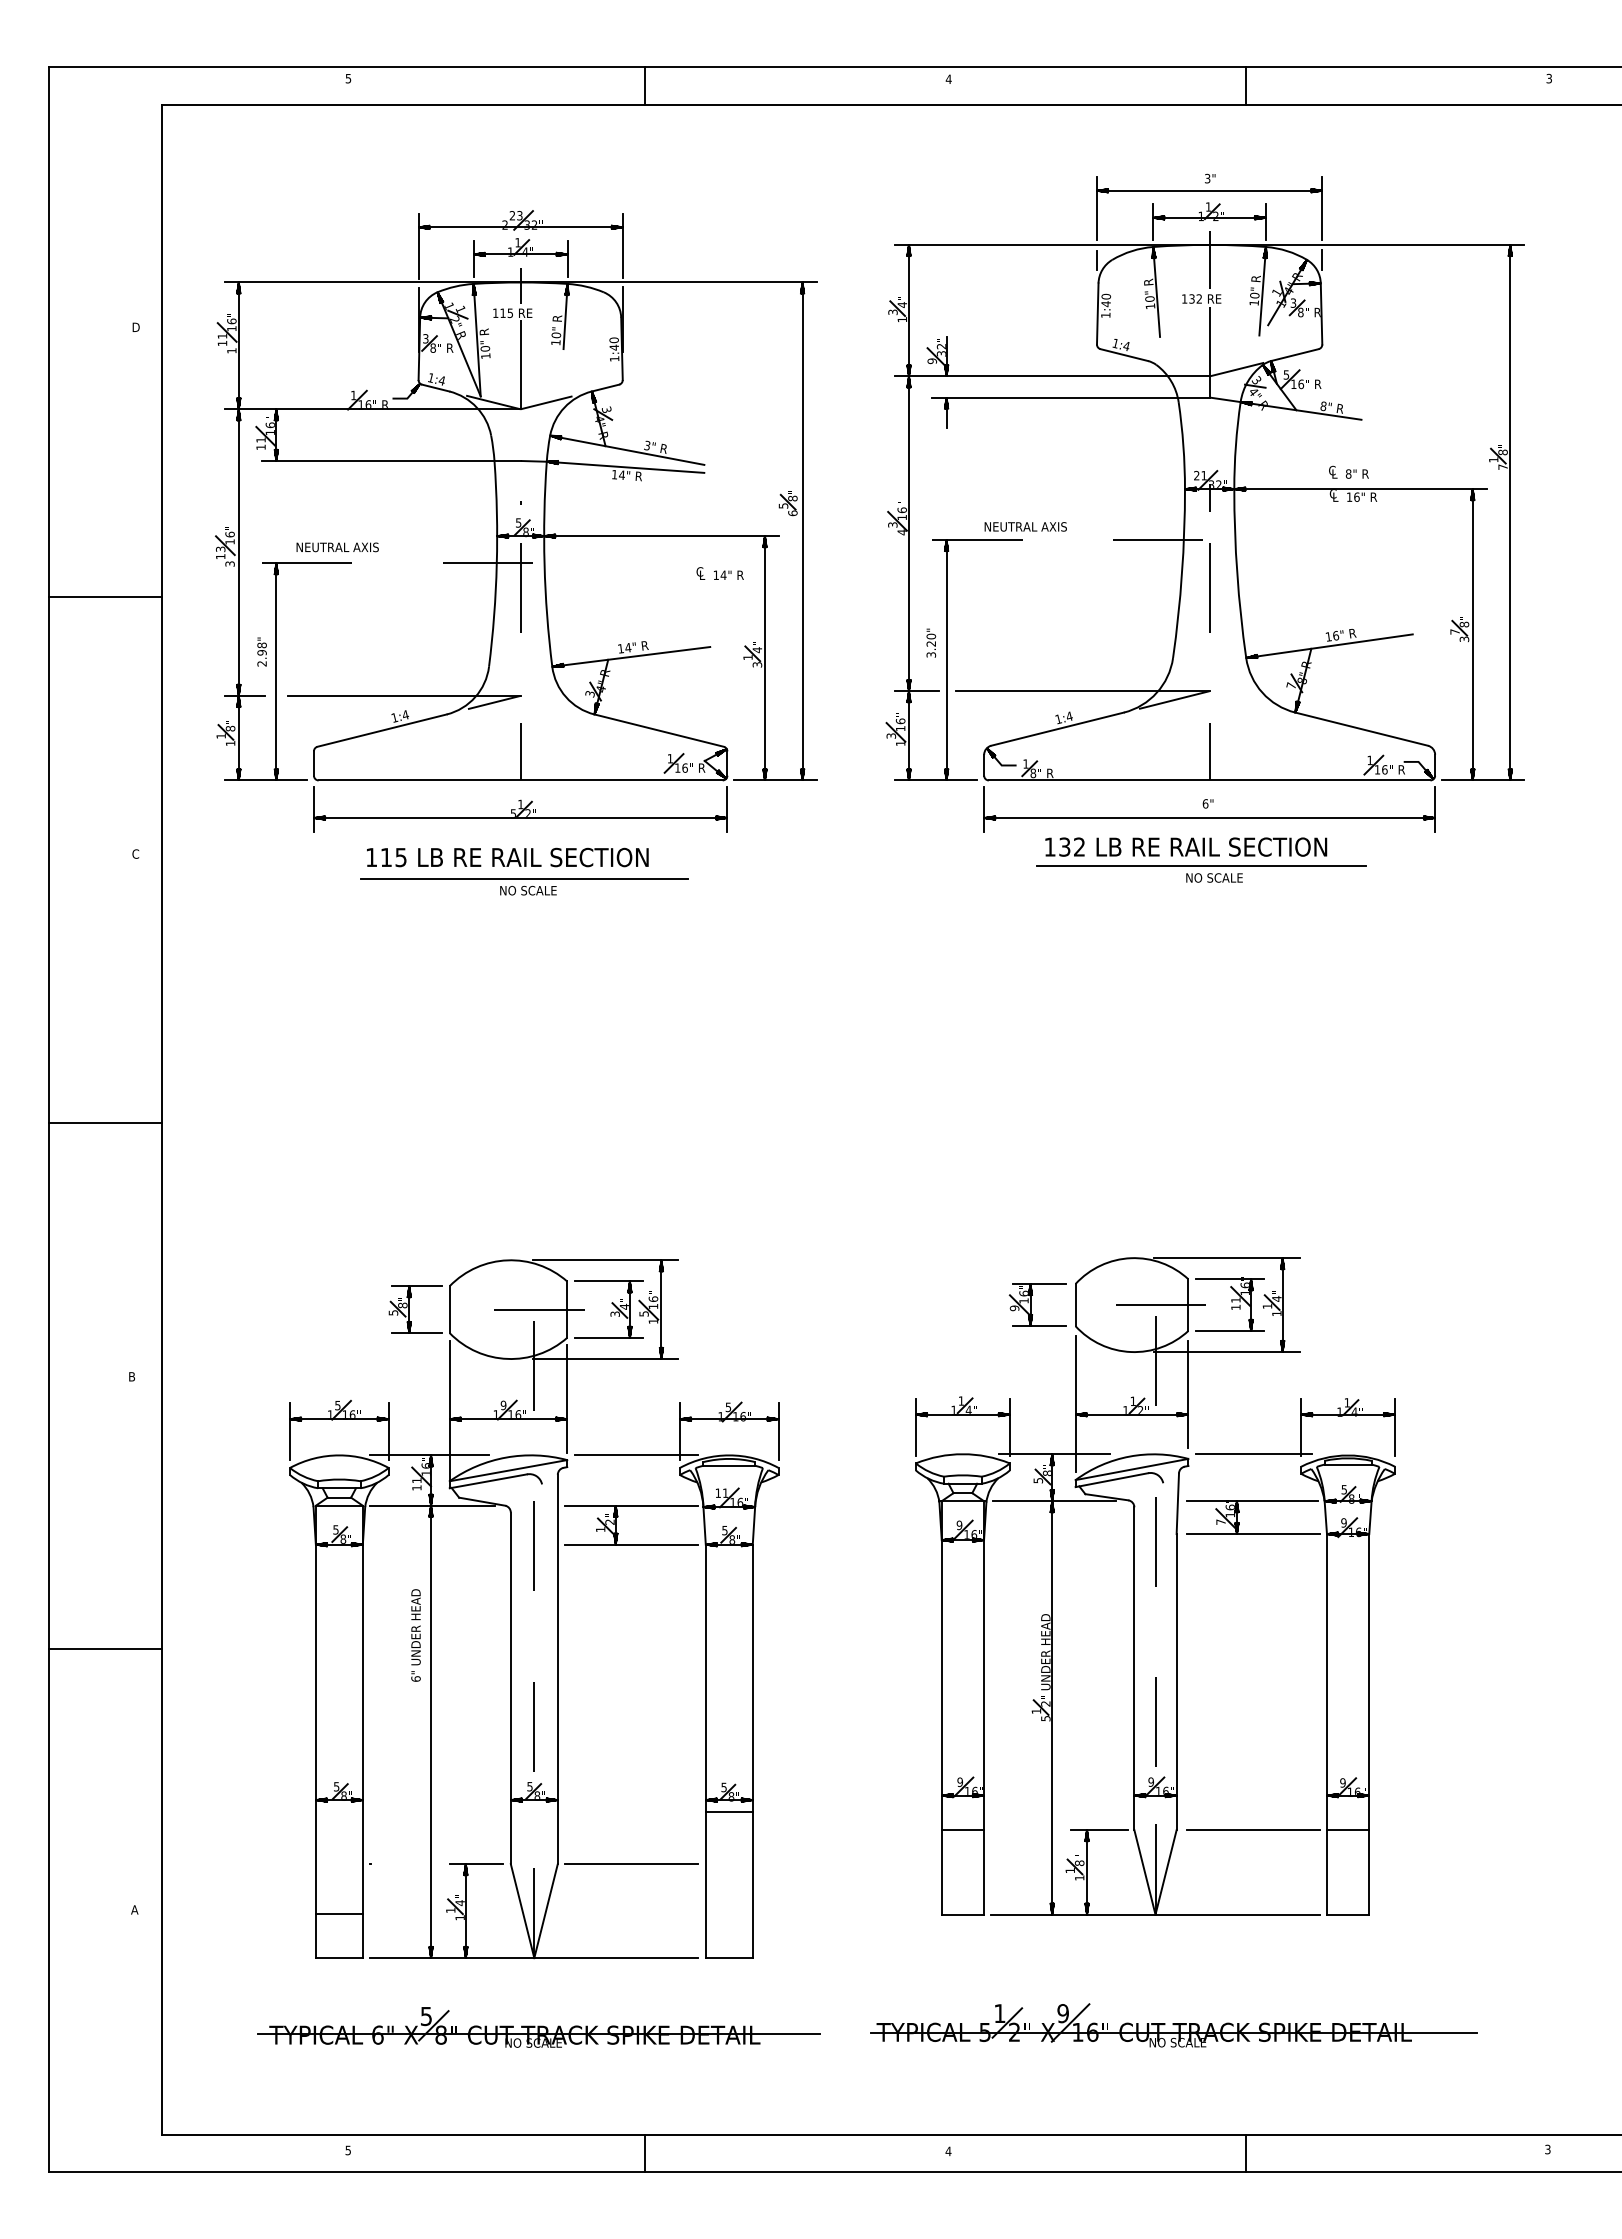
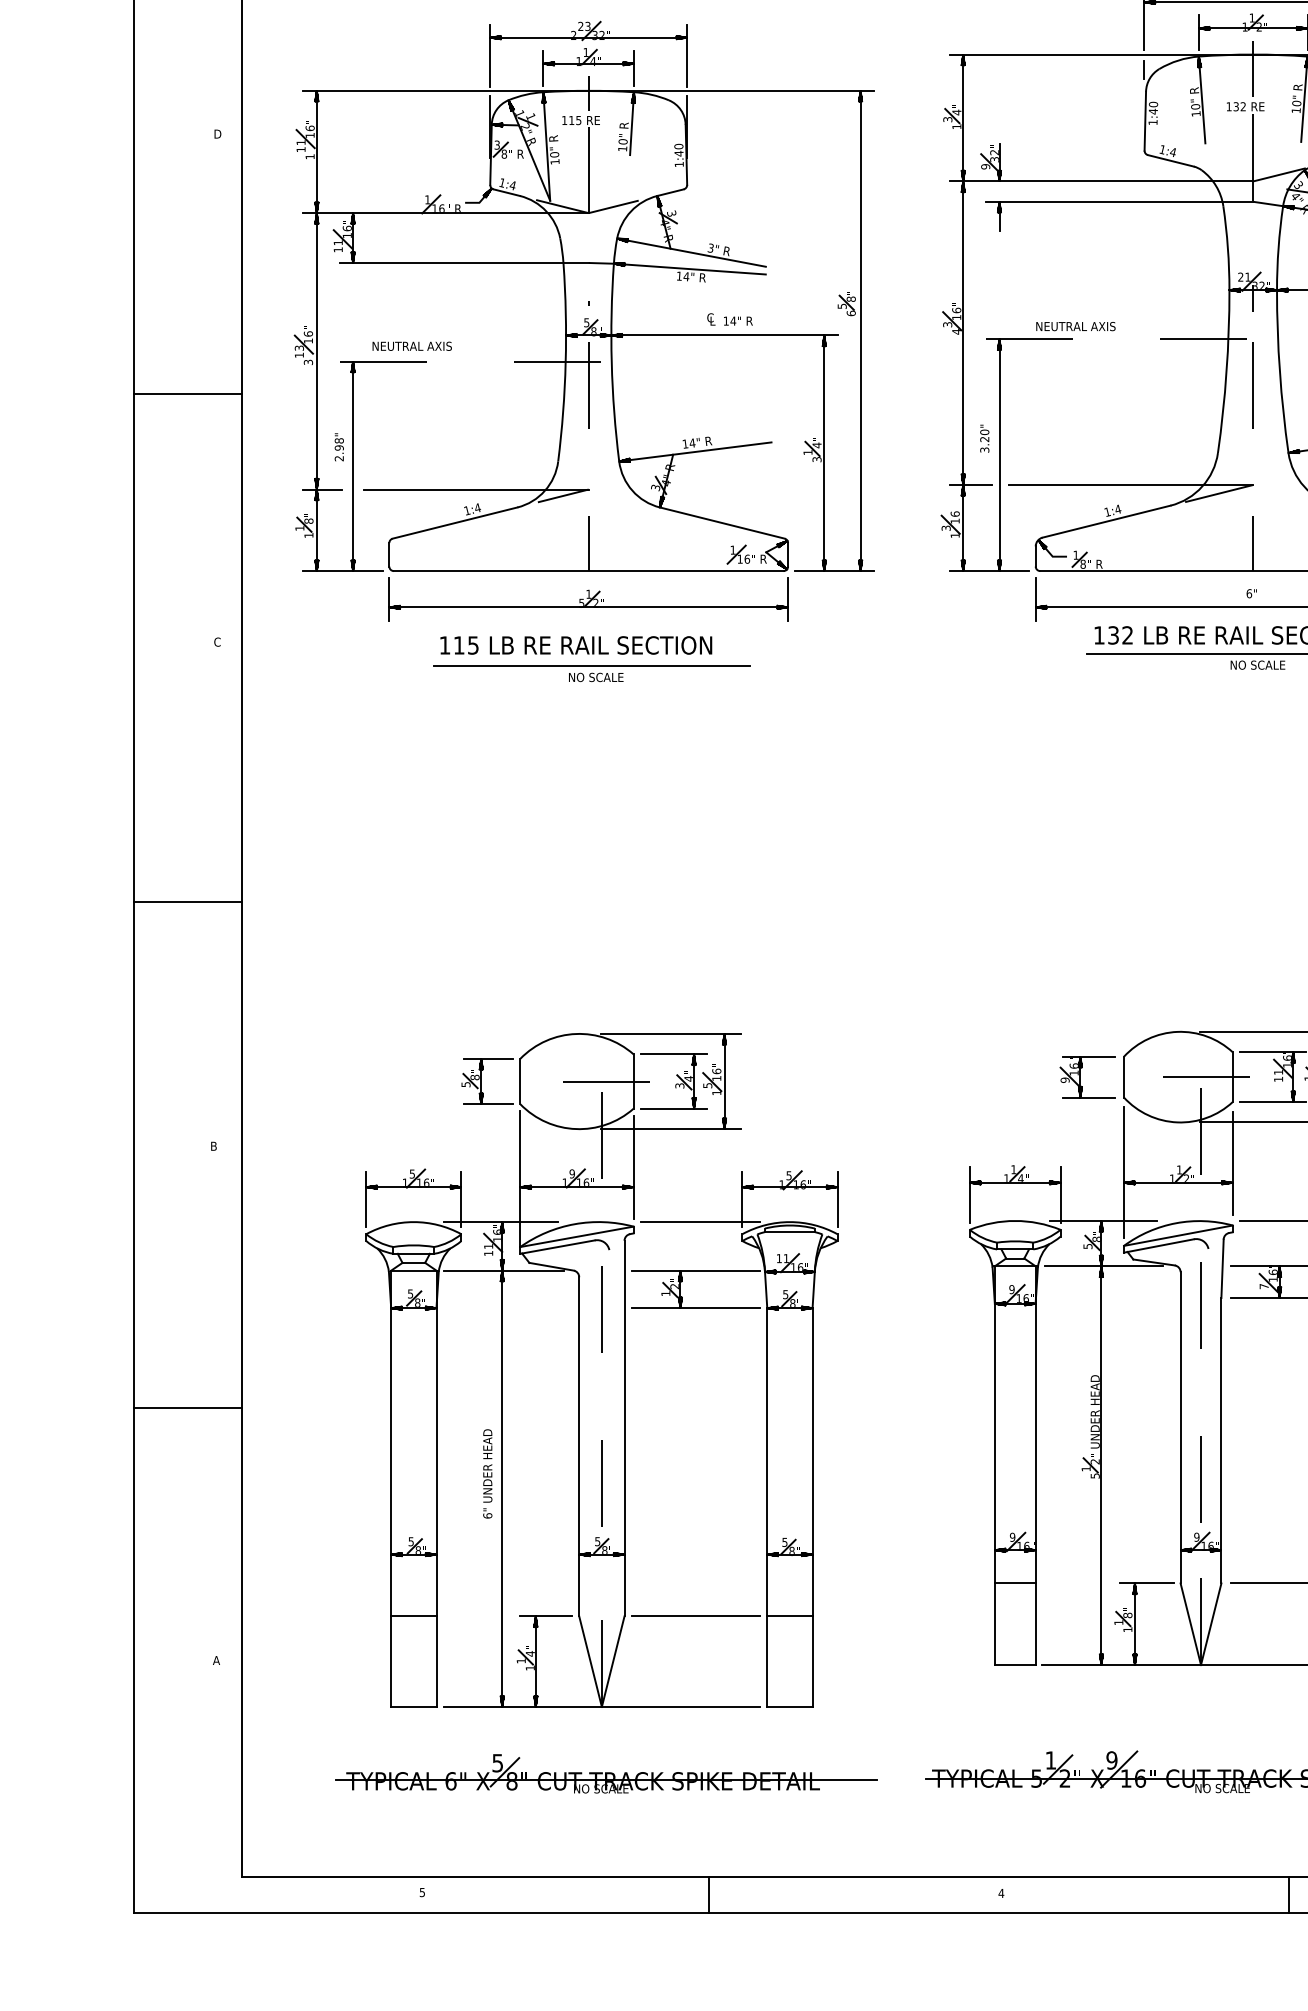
text: (719, 573) -> (729, 319), moved
text: (415, 1635) -> (487, 1473), moved
line: (728, 1812) -> (789, 1616), moved
line: (338, 1914) -> (413, 1616), moved

